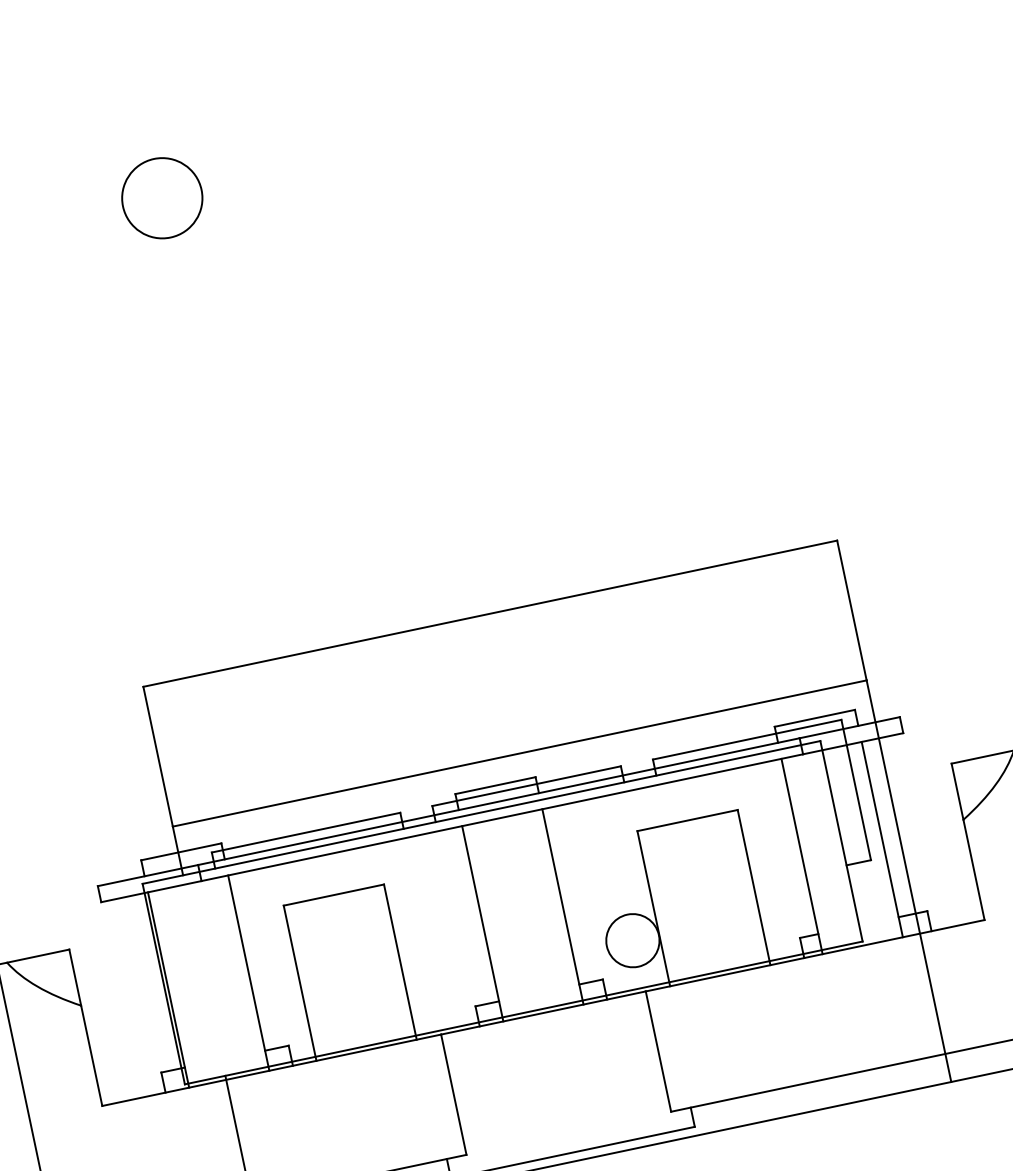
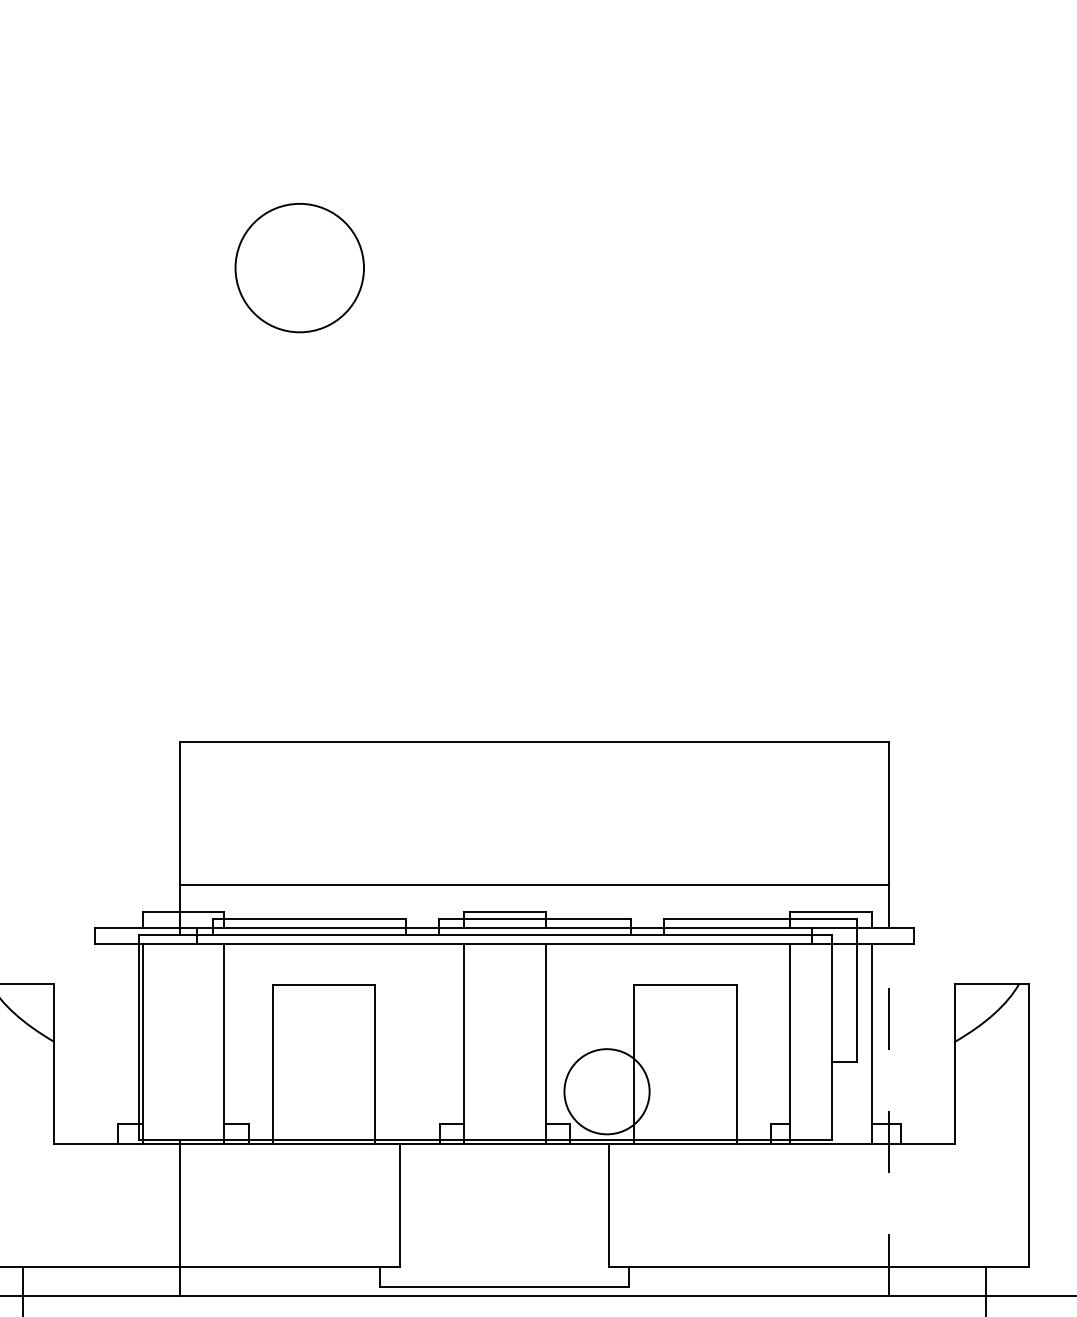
circle: (162, 198) -> (299, 268), size x1.6
line: (908, 880) -> (889, 1089), solid -> dashed
circle: (632, 940) -> (606, 1091), size x1.6

